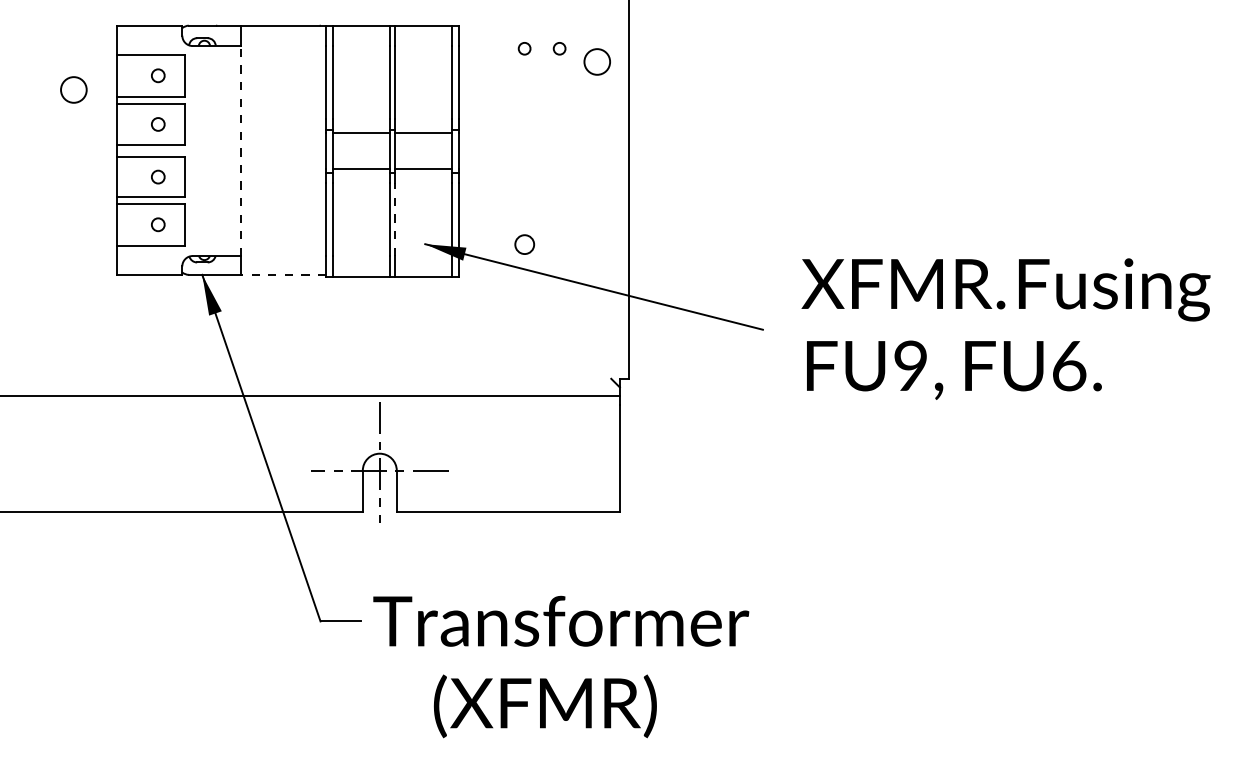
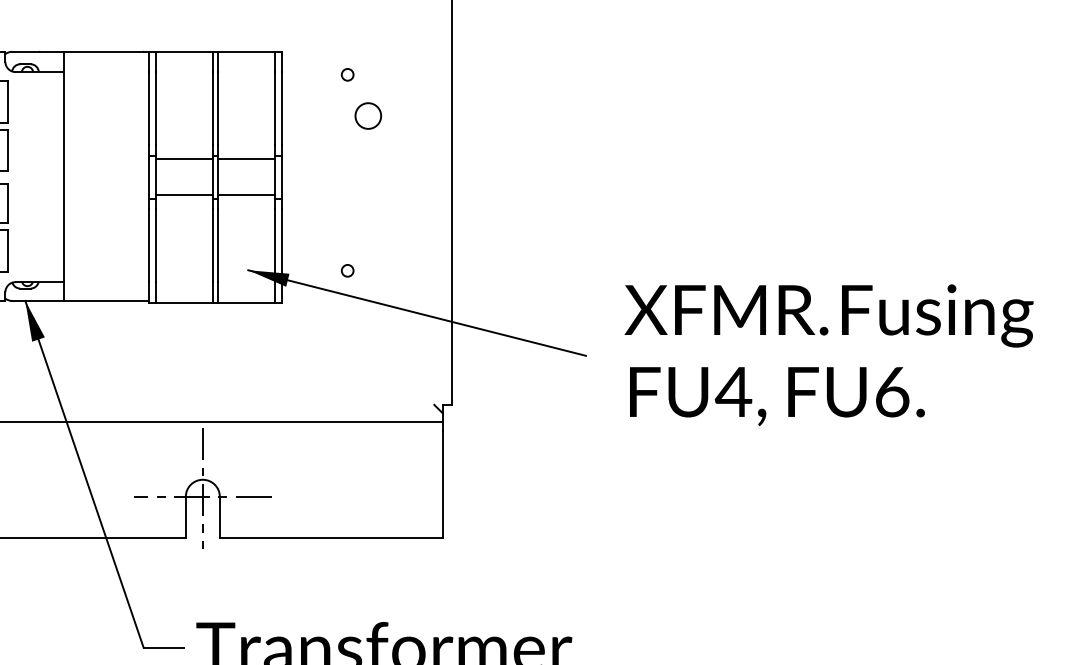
circle: (559, 48) -> (382, 74), removed
circle: (596, 61) -> (367, 115), moved
line: (241, 150) -> (64, 176), dashed -> solid
line: (395, 218) -> (218, 244), dashed -> solid
circle: (524, 244) -> (347, 270), size x0.62
line: (283, 274) -> (106, 300), dashed -> solid
text: (910, 365) -> (733, 391), FU9, -> FU4,

